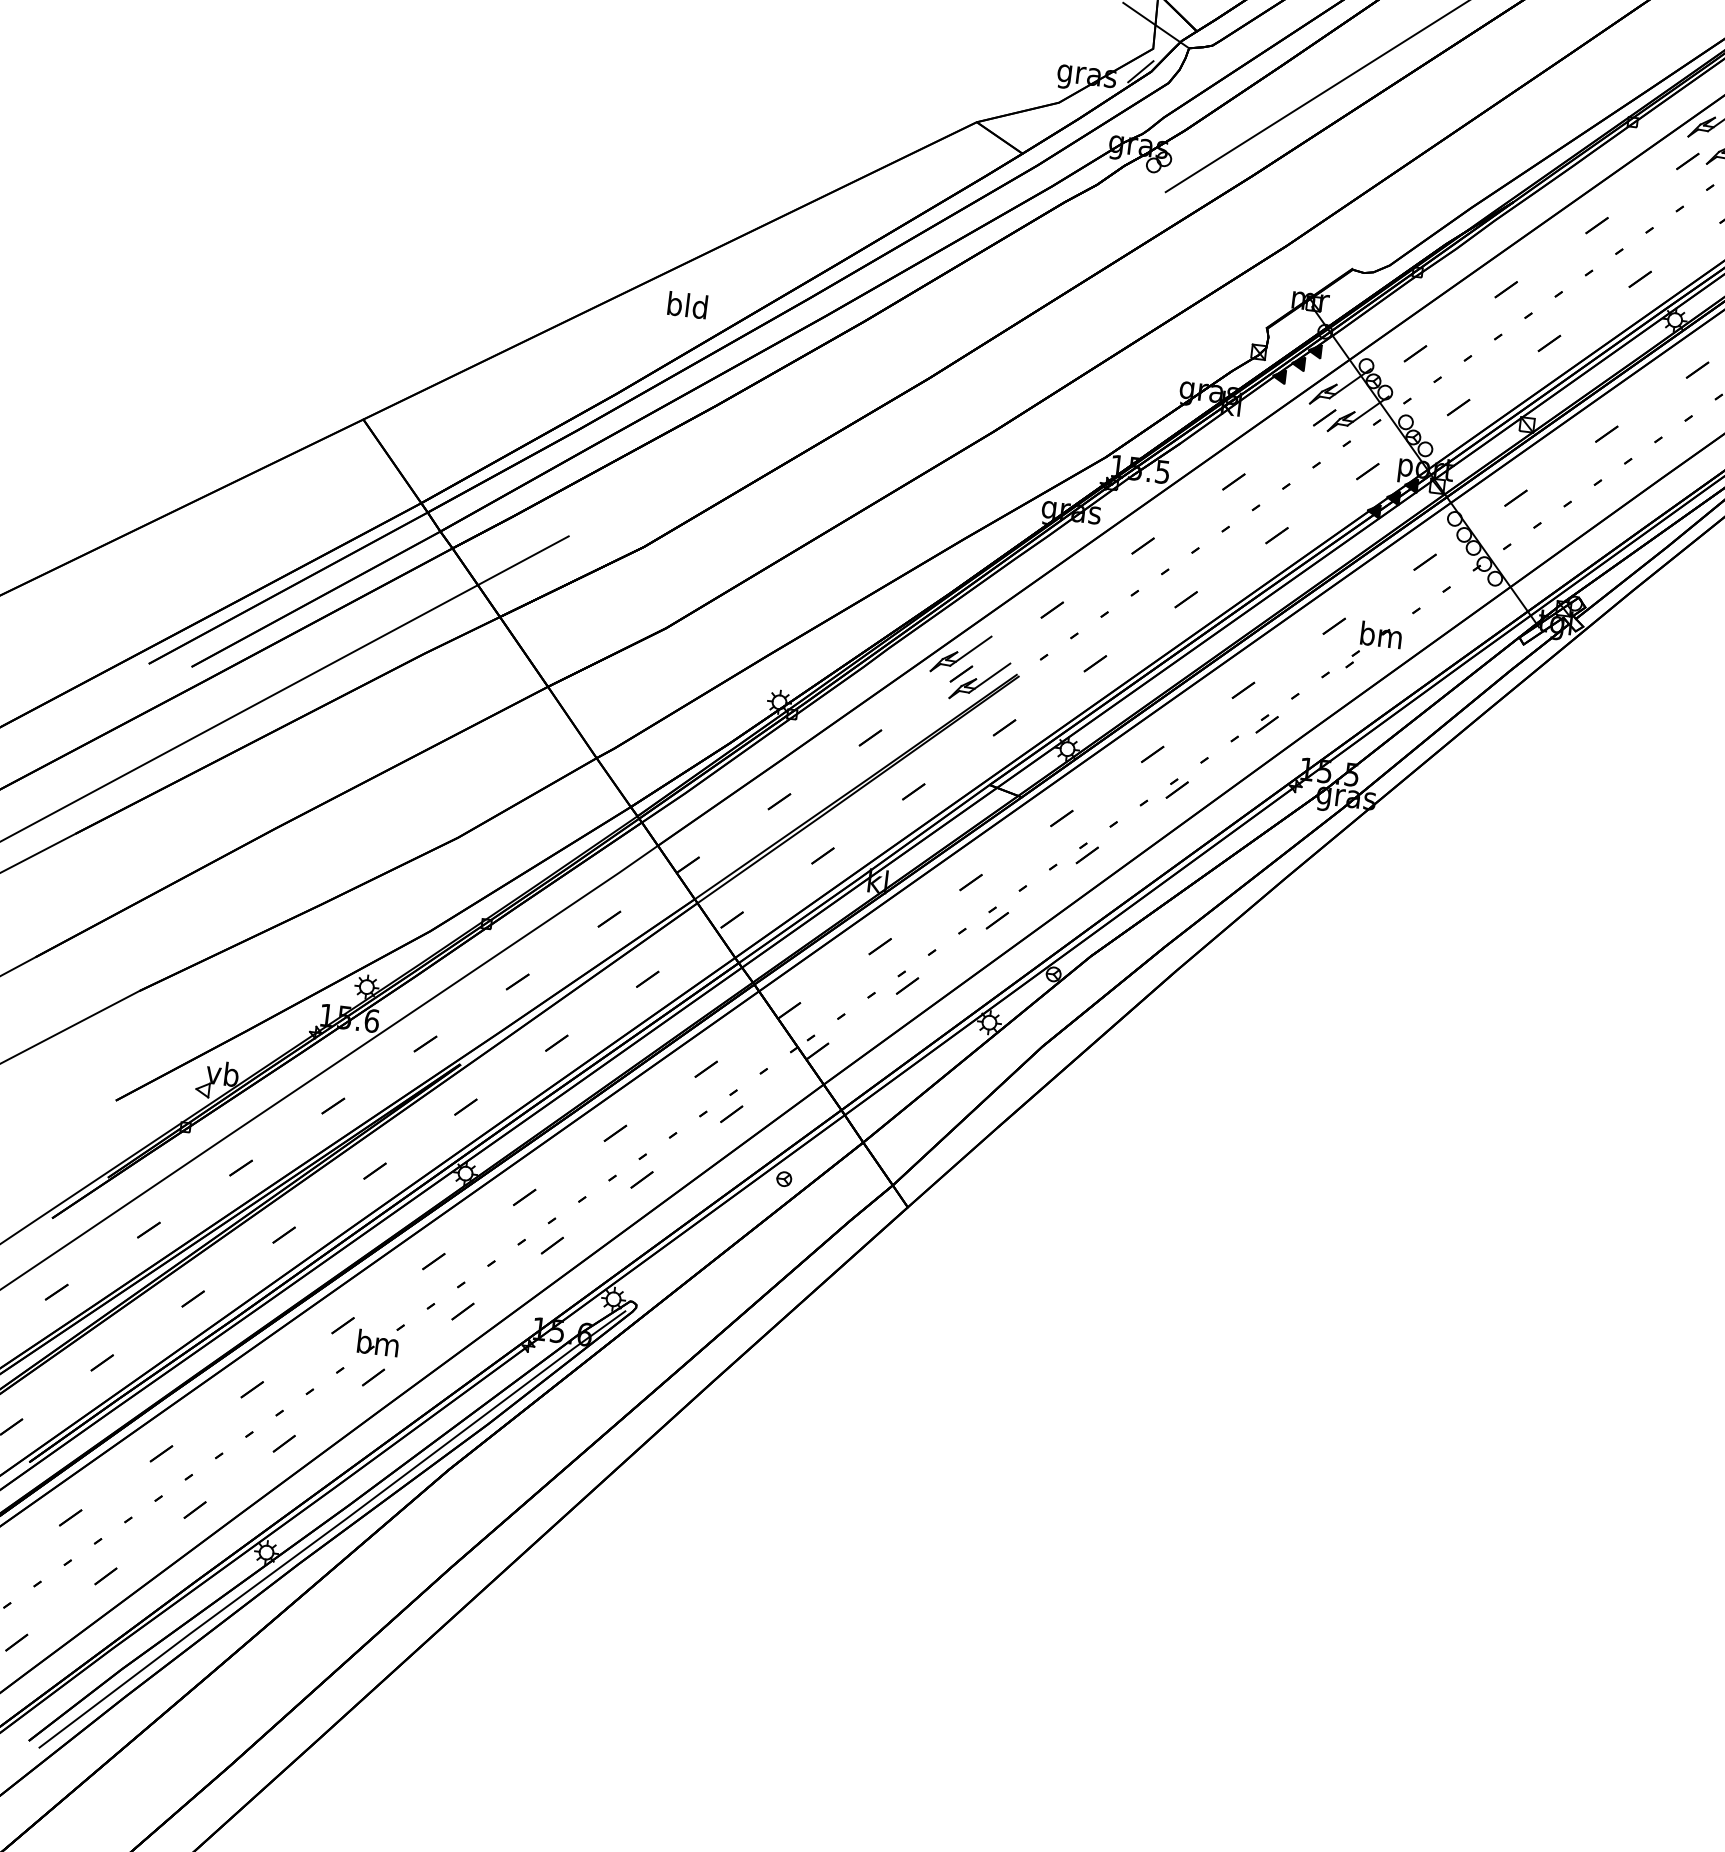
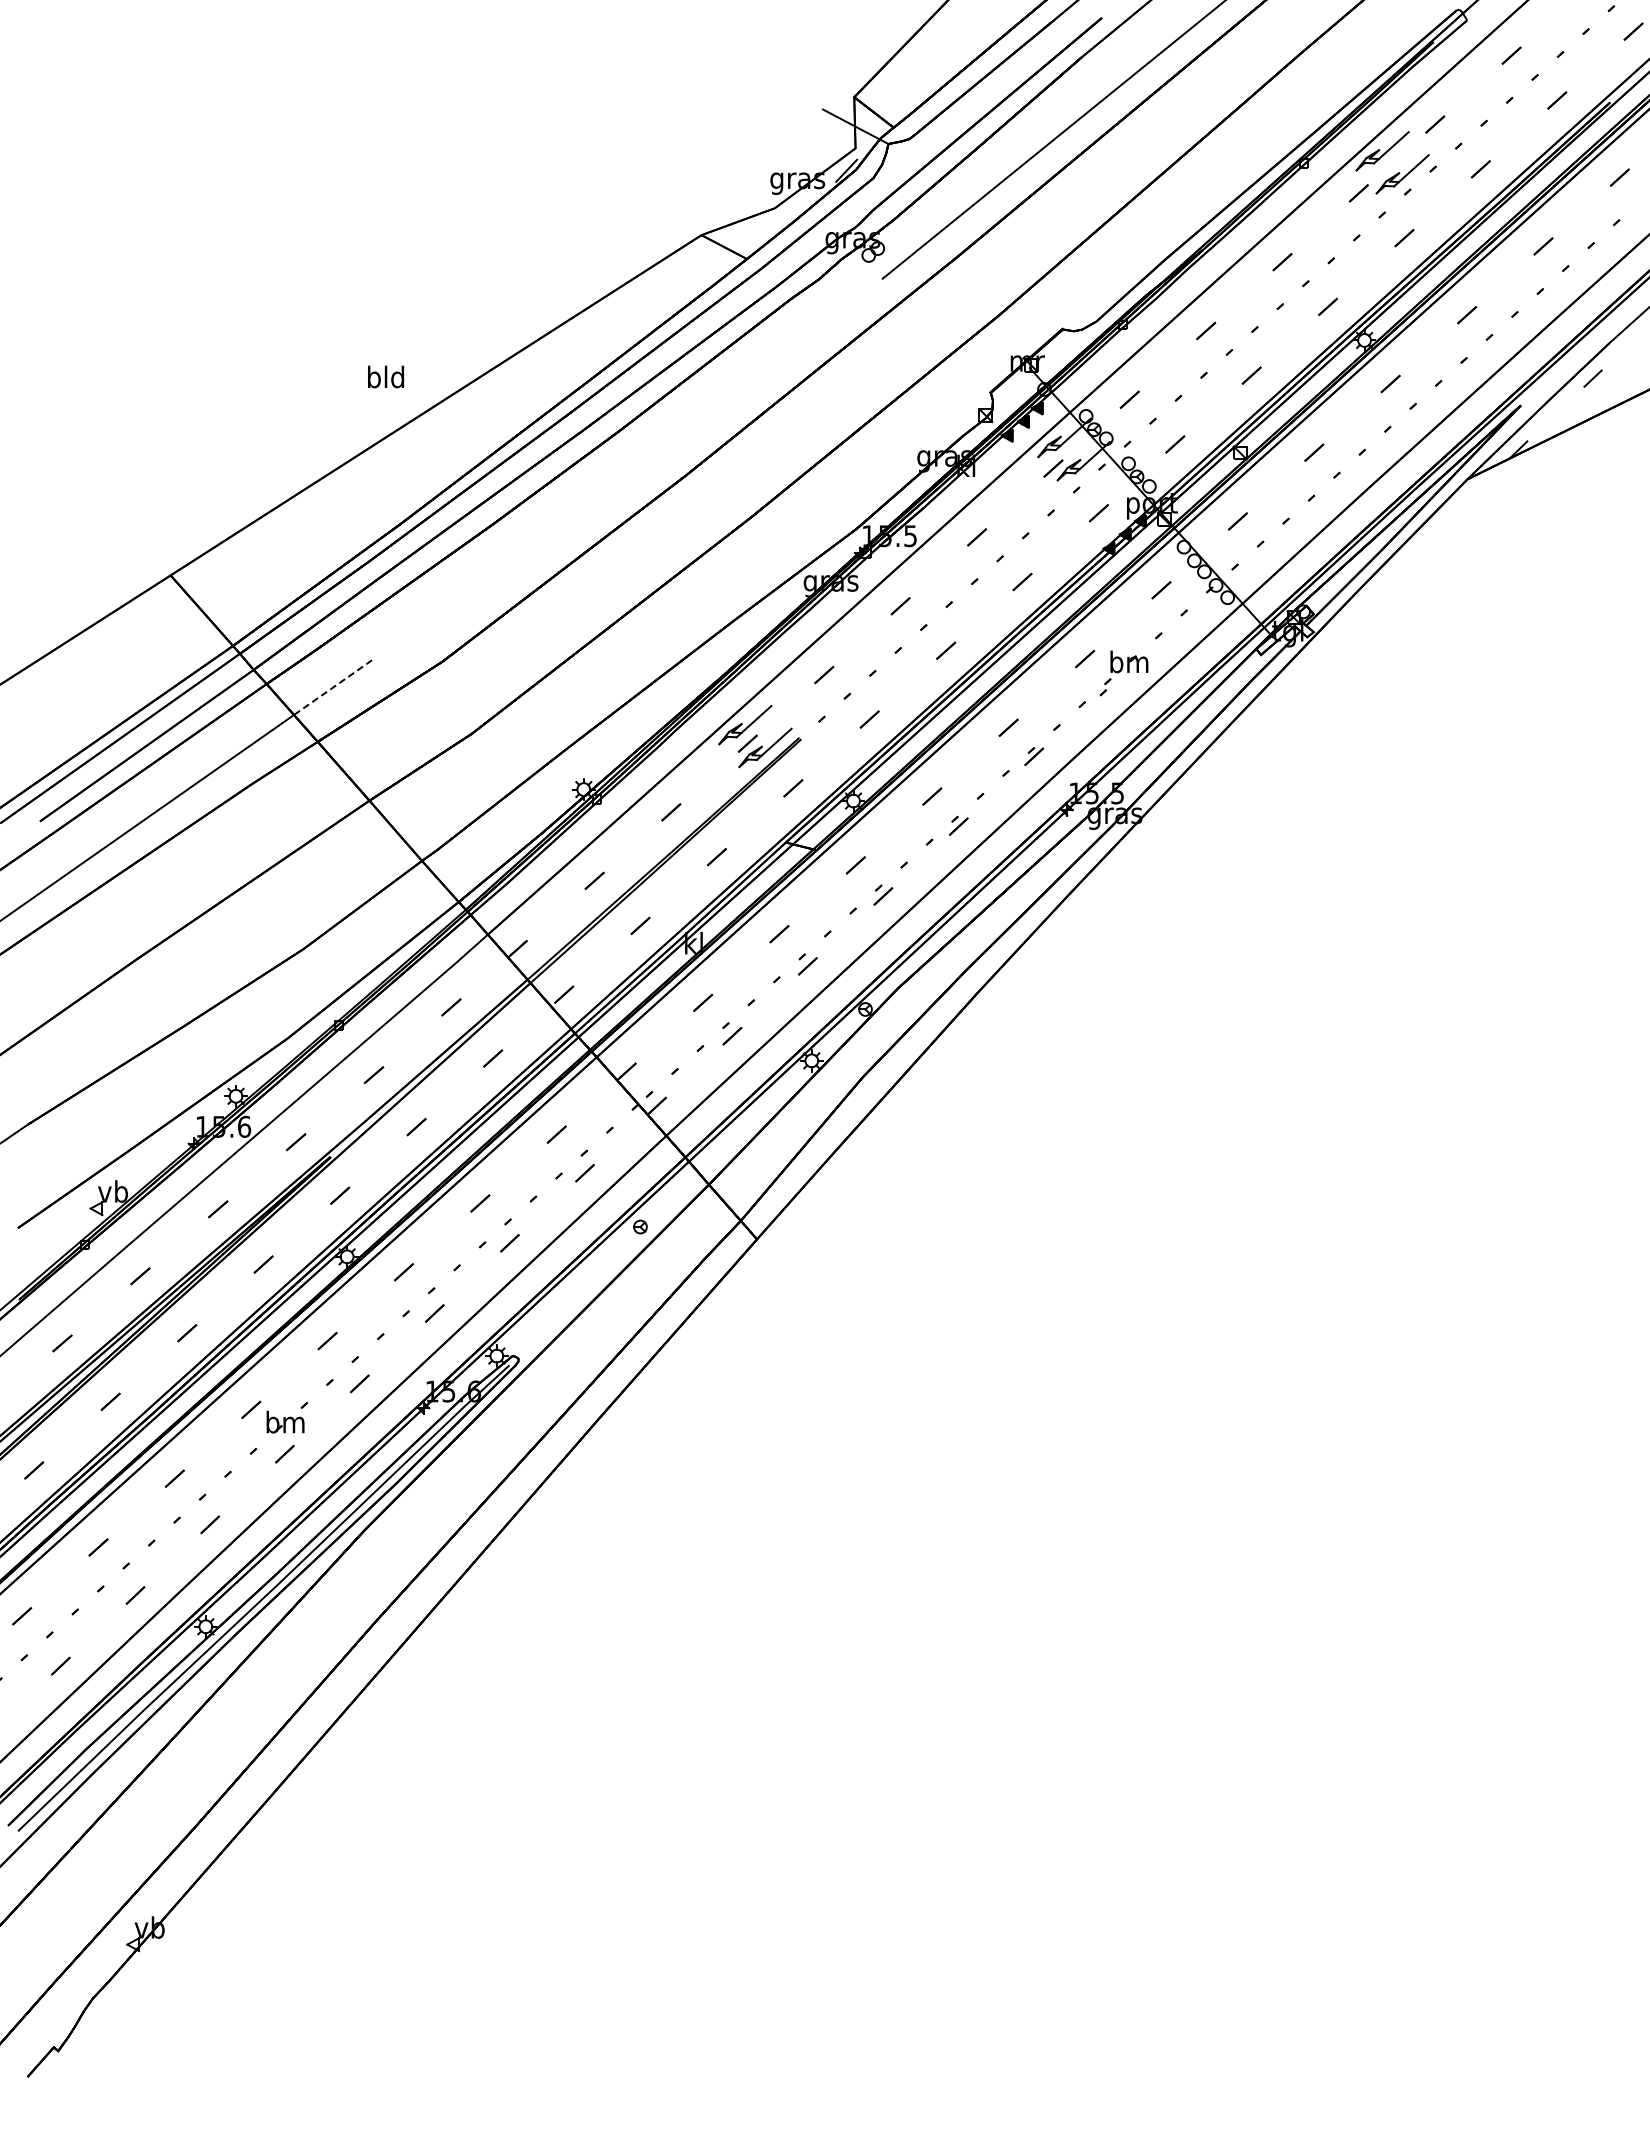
text: (687, 304) -> (385, 376), moved
line: (523, 560) -> (333, 687), solid -> dashed

